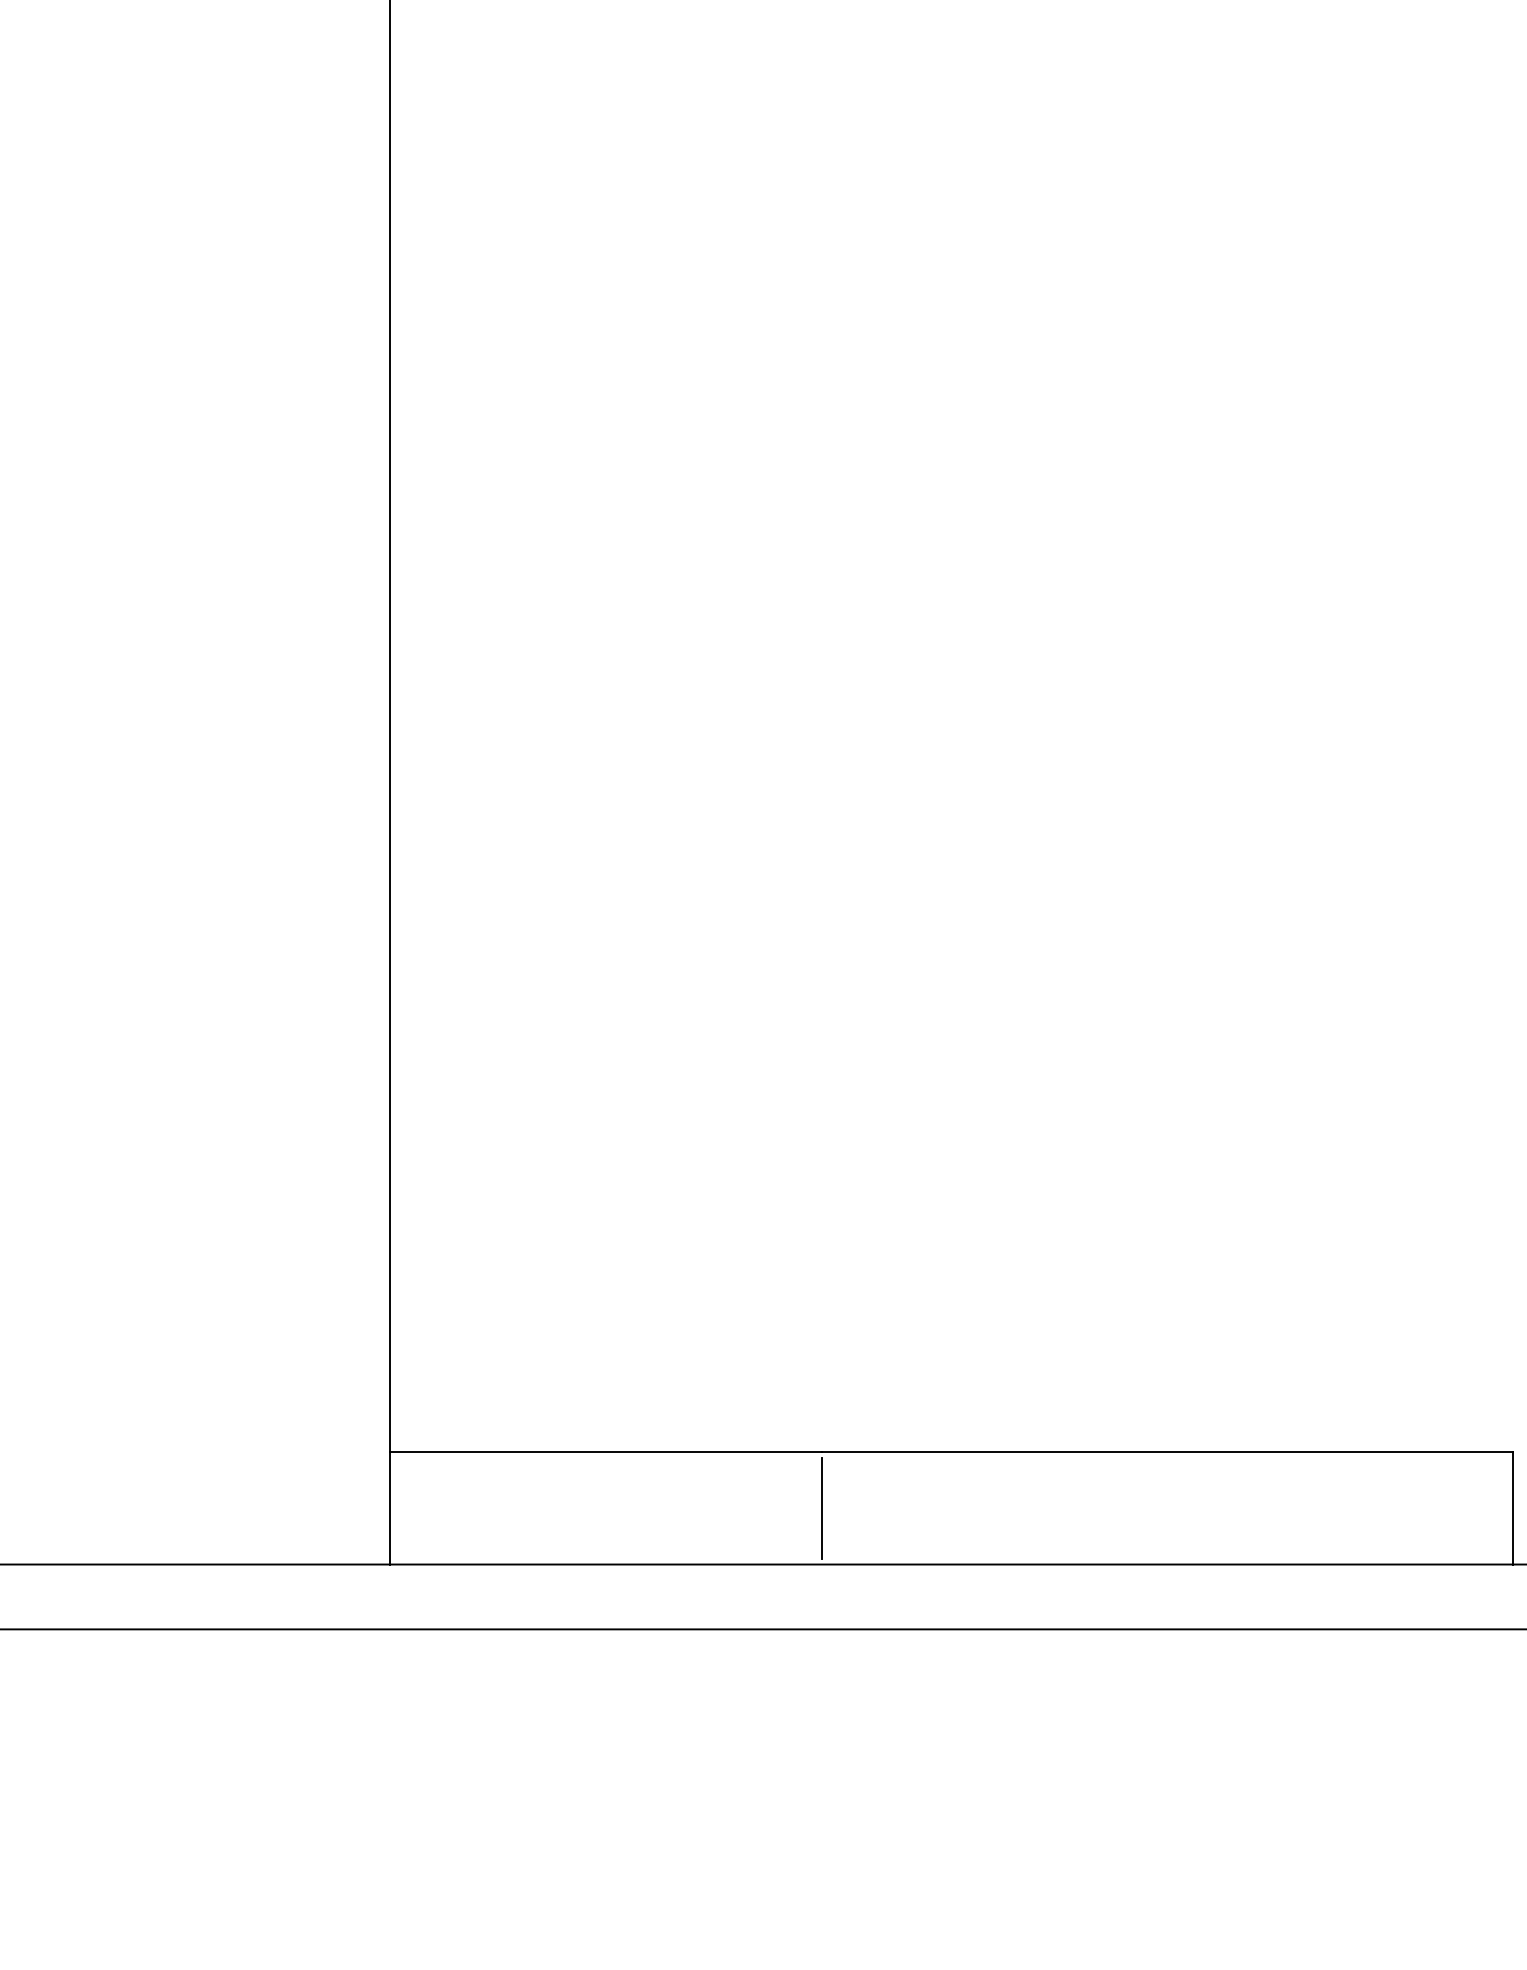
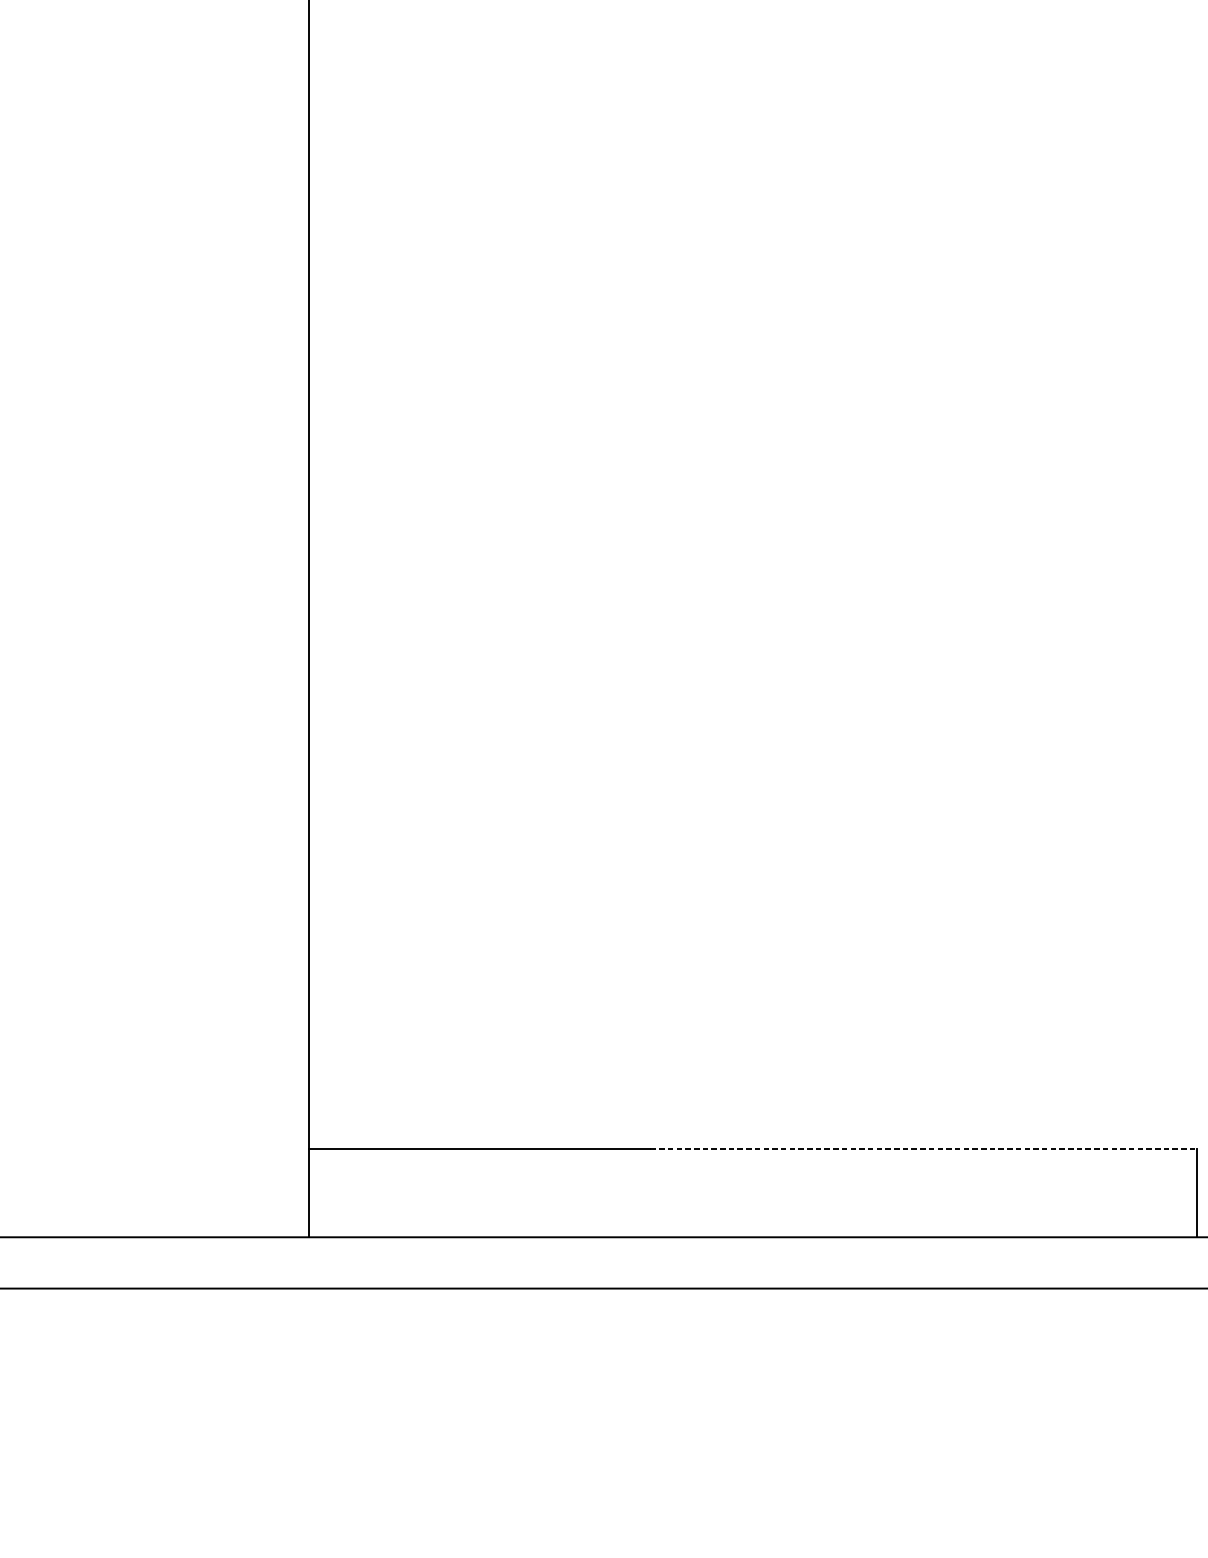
line: (1168, 1452) -> (924, 1148), solid -> dashed
line: (822, 1507) -> (650, 1192), removed

